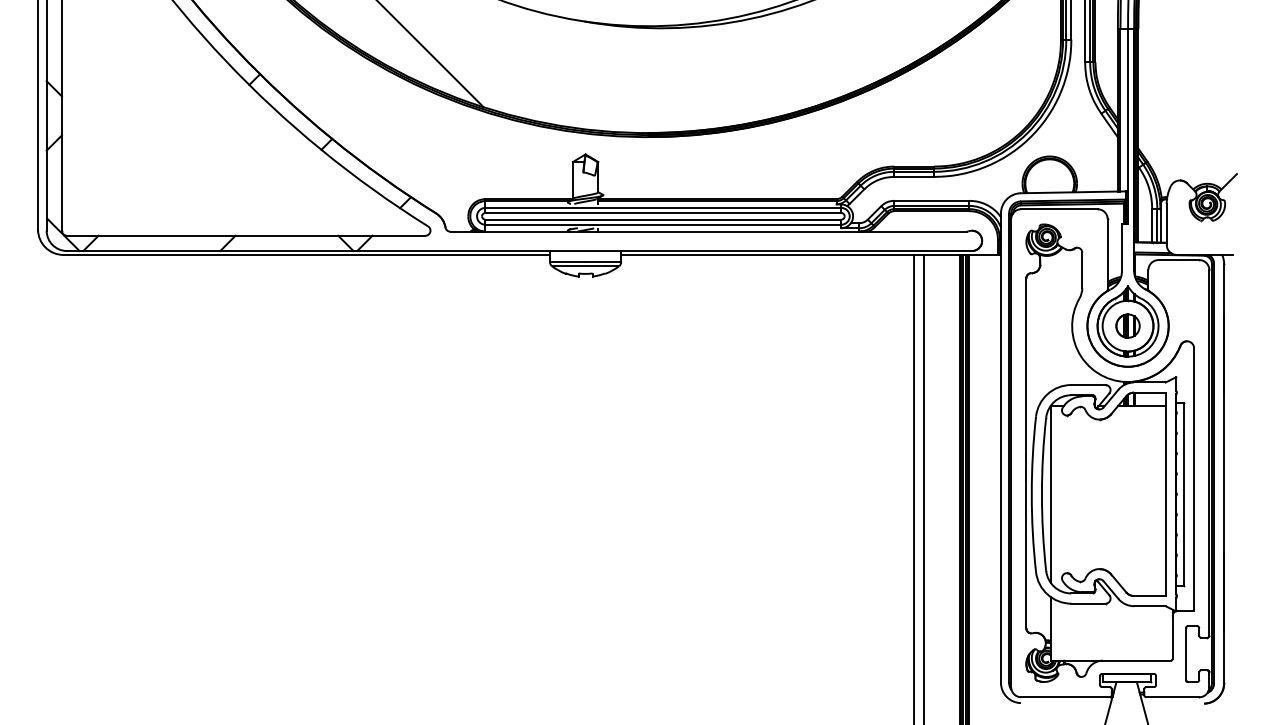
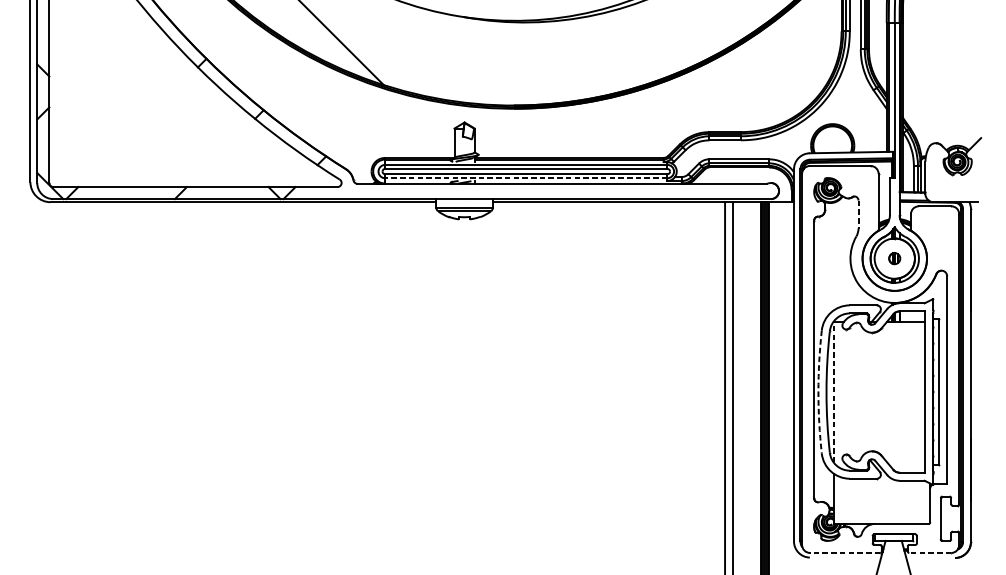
line: (663, 224) -> (526, 178), solid -> dashed
line: (1082, 270) -> (858, 214), solid -> dashed
part: (1127, 325) -> (894, 258), size x0.6
arc: (1031, 494) -> (818, 392), solid -> dashed
line: (1050, 494) -> (833, 392), solid -> dashed
line: (1065, 697) -> (845, 553), solid -> dashed
line: (1172, 697) -> (930, 553), solid -> dashed

